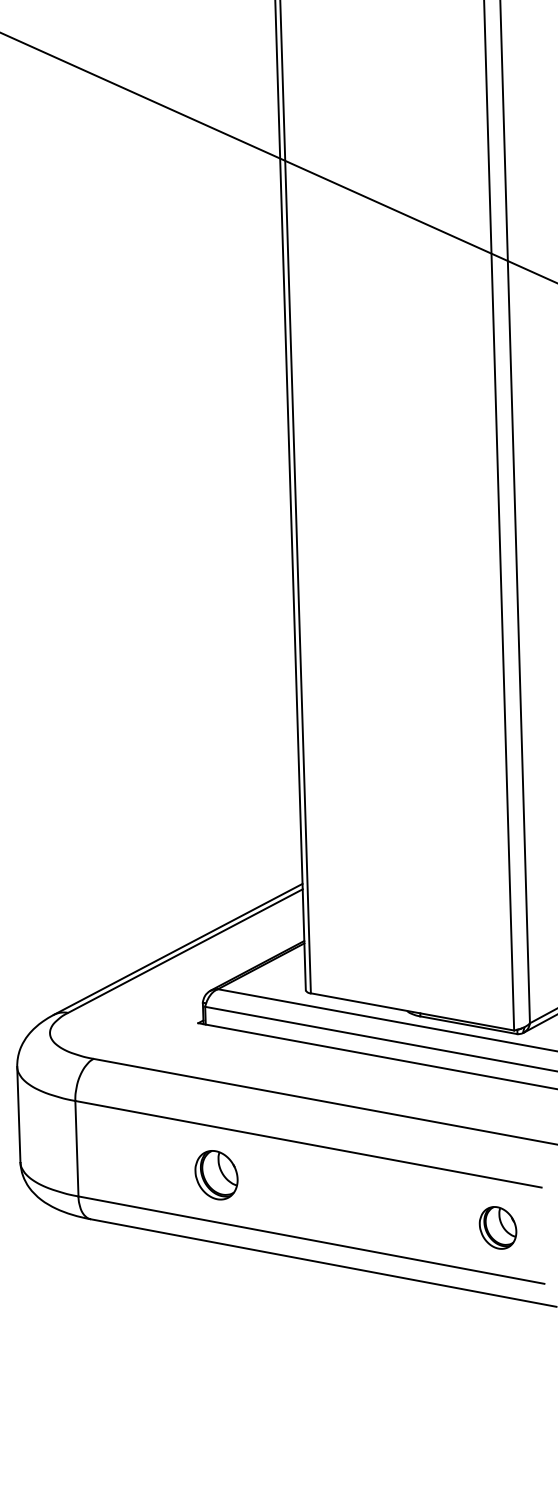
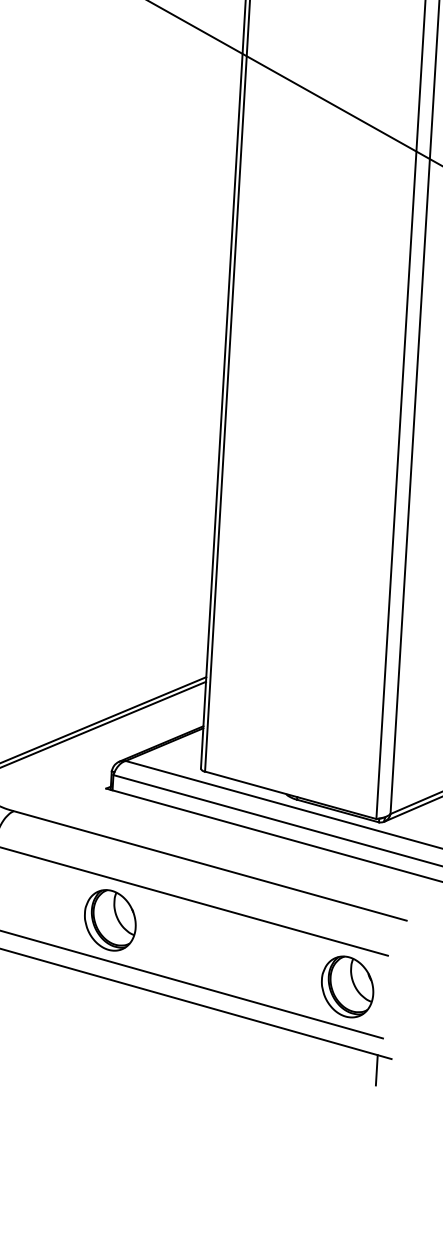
part: (216, 1174) -> (110, 919), size x1.43
part: (497, 1227) -> (347, 986), size x1.67
line: (540, 1320) -> (376, 1069), added

